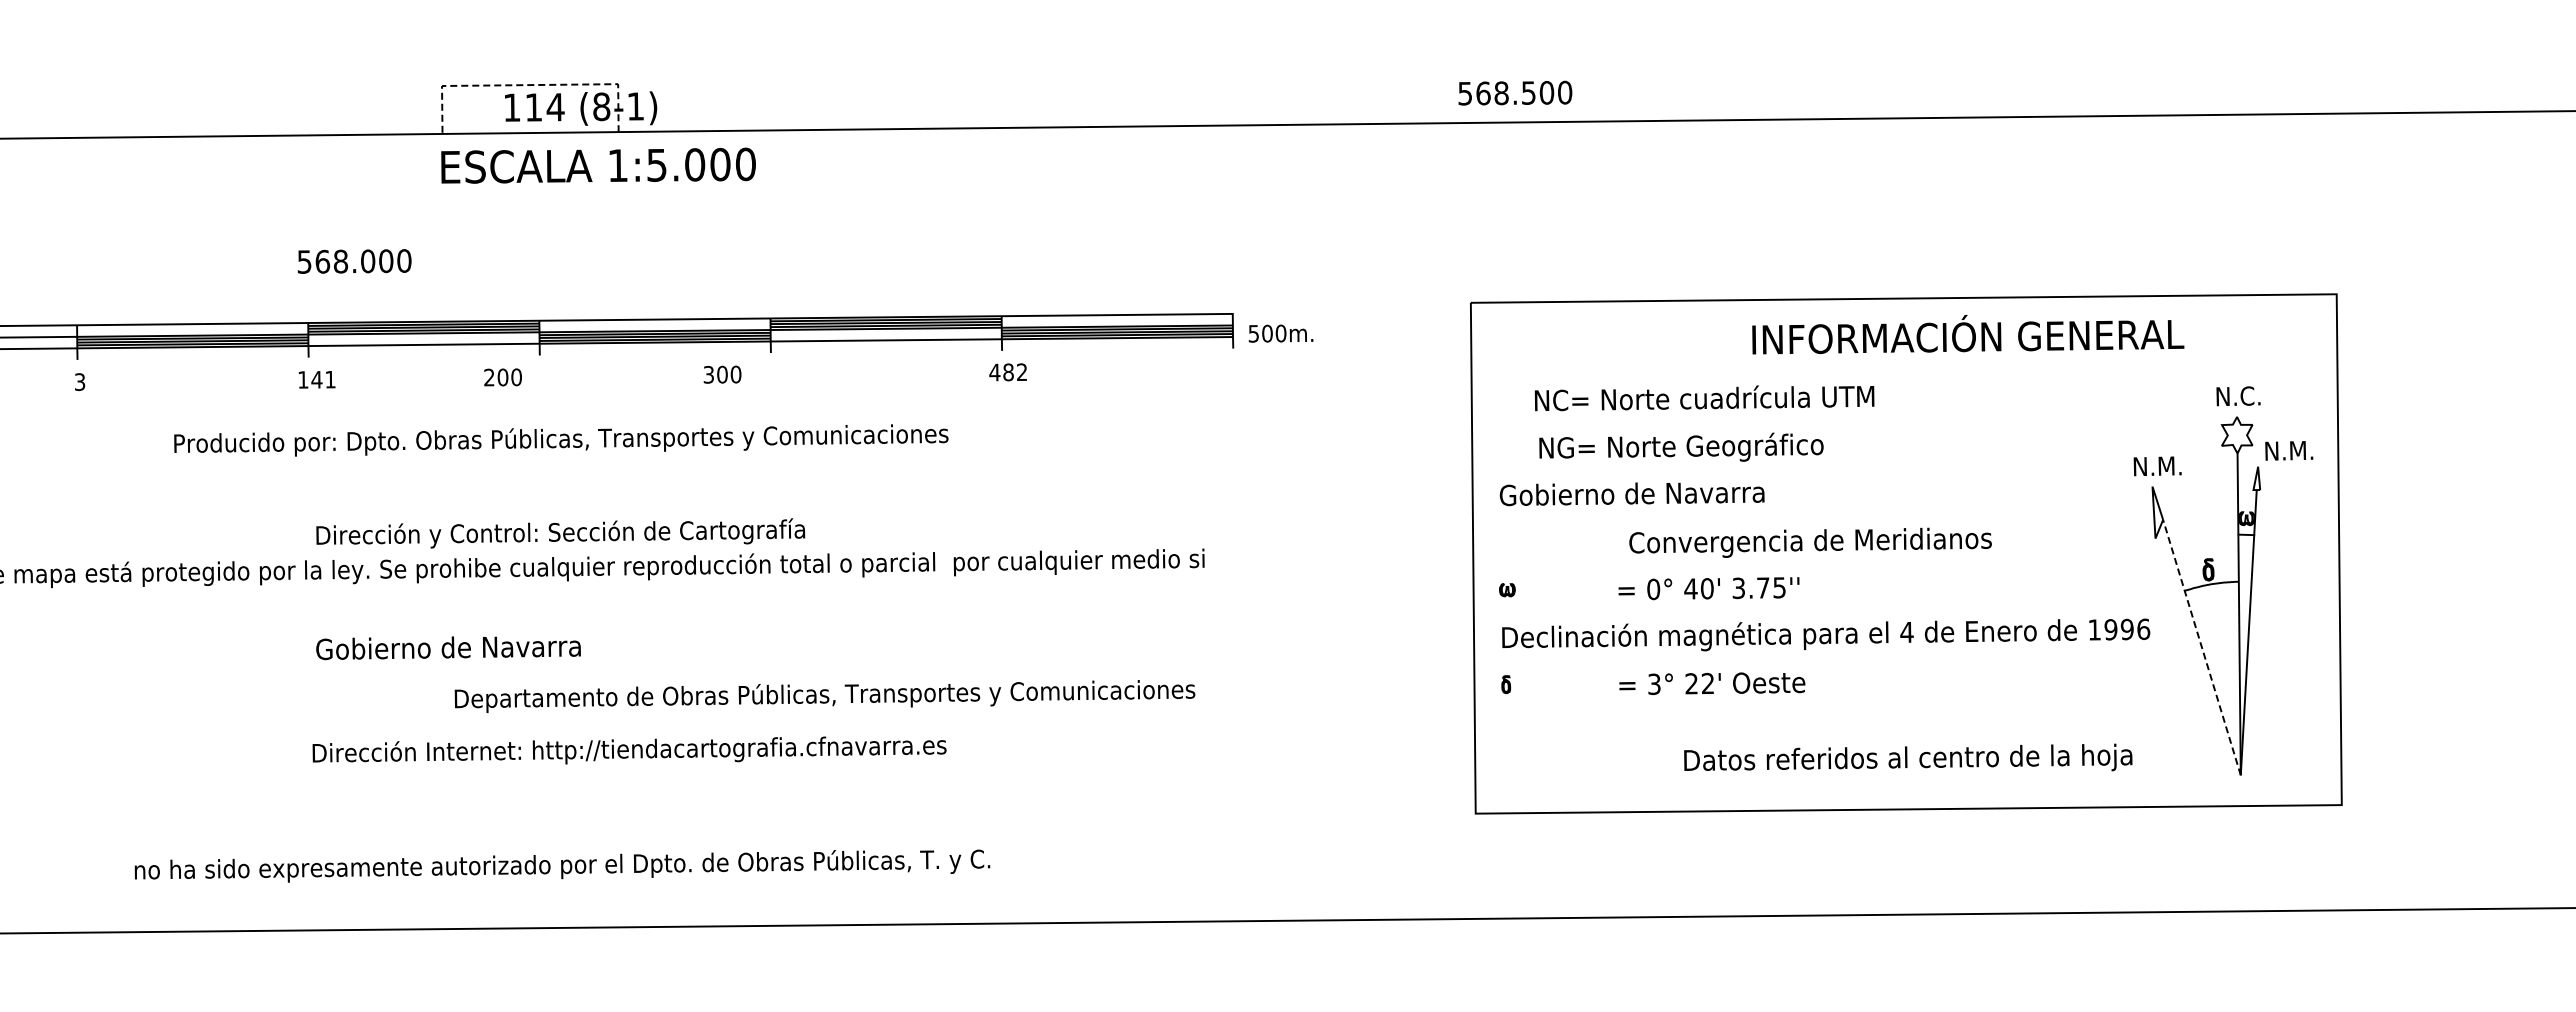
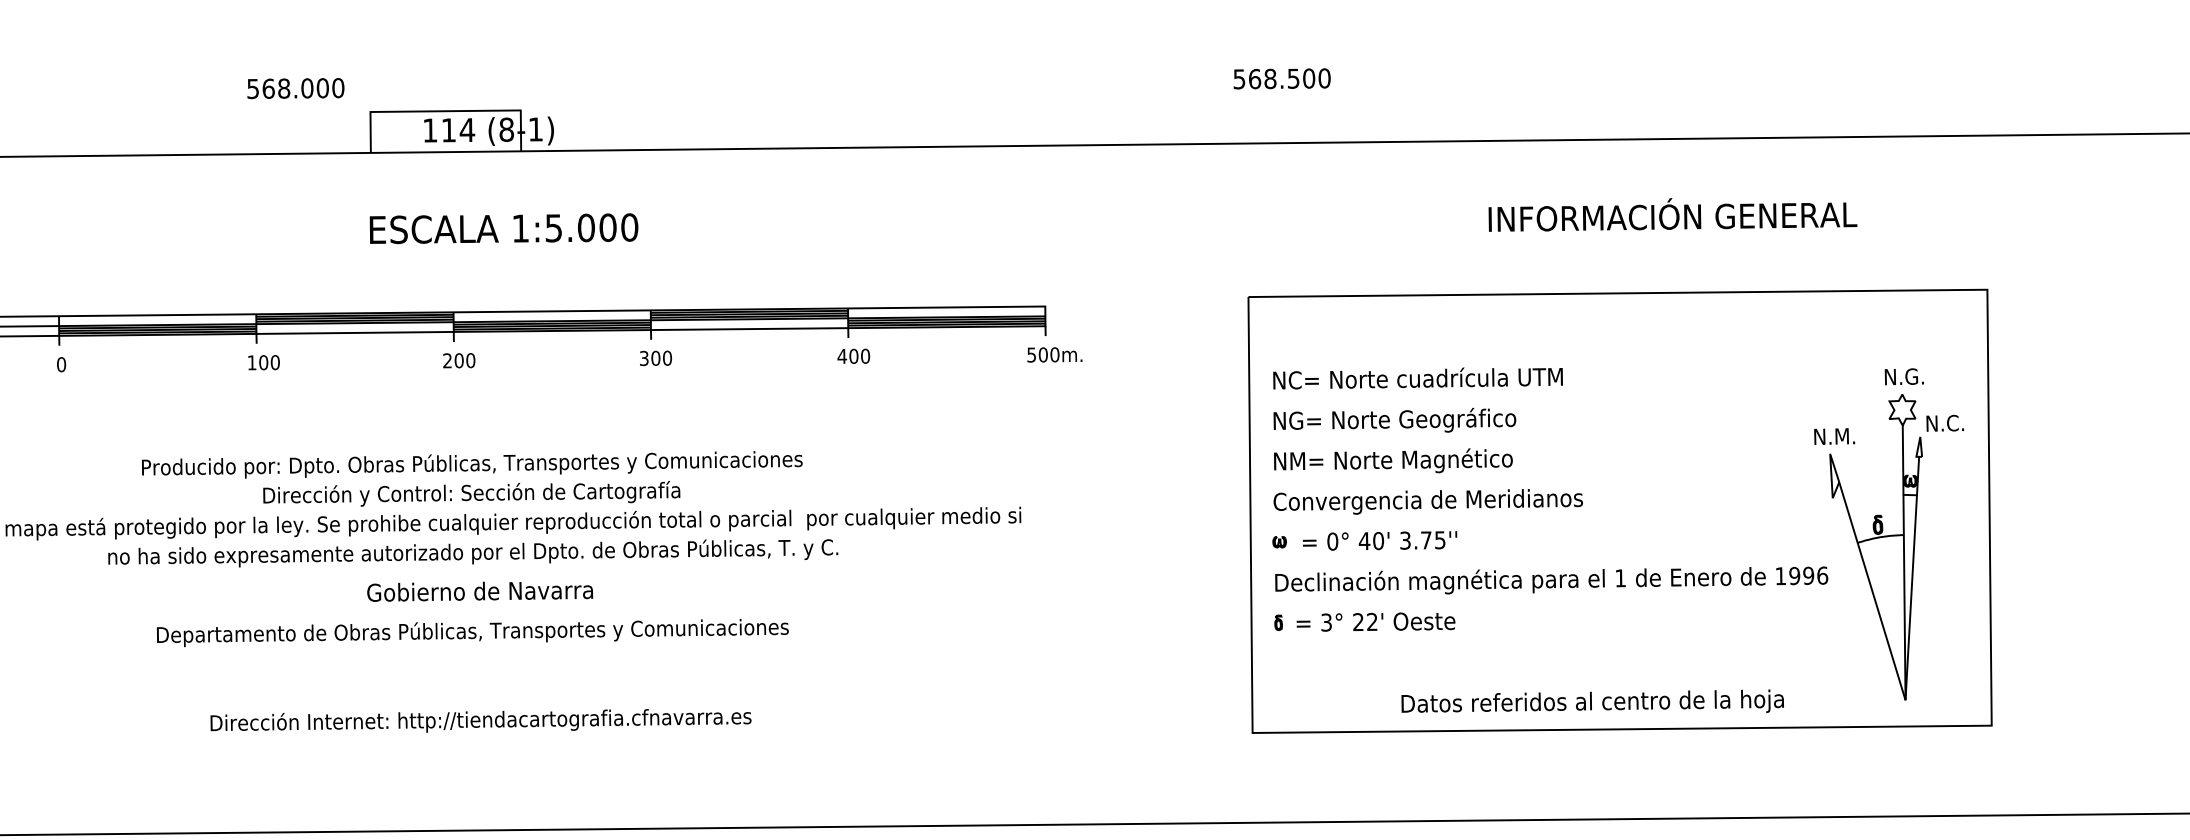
line: (529, 85) -> (445, 111), dashed -> solid
text: (1515, 92) -> (1282, 78), moved
text: (598, 165) -> (503, 228), moved
text: (354, 261) -> (295, 88), moved
text: (1280, 333) -> (1054, 354), moved
text: (1968, 334) -> (1673, 214), moved
text: (1015, 372) -> (859, 356), 482 -> 400
text: (722, 374) -> (655, 358), moved
text: (502, 377) -> (458, 360), moved
text: (323, 379) -> (269, 362), 141 -> 100
text: (79, 382) -> (61, 365), 3 -> 0
text: (2255, 395) -> (1918, 376), N.C. -> N.G.
text: (1704, 398) -> (1417, 378), moved
text: (561, 440) -> (472, 464), moved
text: (1681, 446) -> (1394, 419), moved
text: (2301, 450) -> (1957, 423), N.M. -> N.C.
text: (1639, 494) -> (1392, 460), Gobierno de Navarra -> NM= Norte Magnético
text: (1810, 542) -> (1428, 501), moved
text: (1708, 588) -> (1379, 540), moved
text: (1906, 632) -> (1620, 578), 4 -> 1
line: (2201, 647) -> (1871, 591), dashed -> solid
text: (448, 648) -> (480, 592), moved
text: (1712, 683) -> (1376, 621), moved
text: (824, 696) -> (472, 633), moved
text: (629, 750) -> (480, 720), moved
text: (1908, 757) -> (1592, 701), moved
text: (562, 865) -> (473, 552), moved

